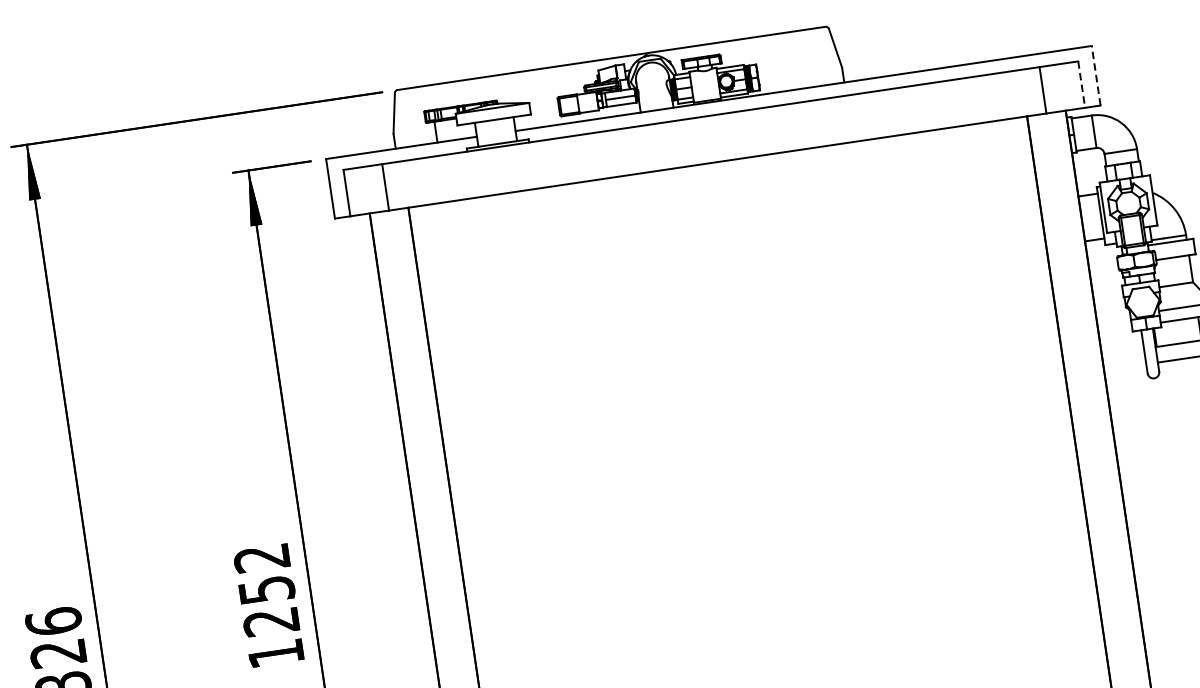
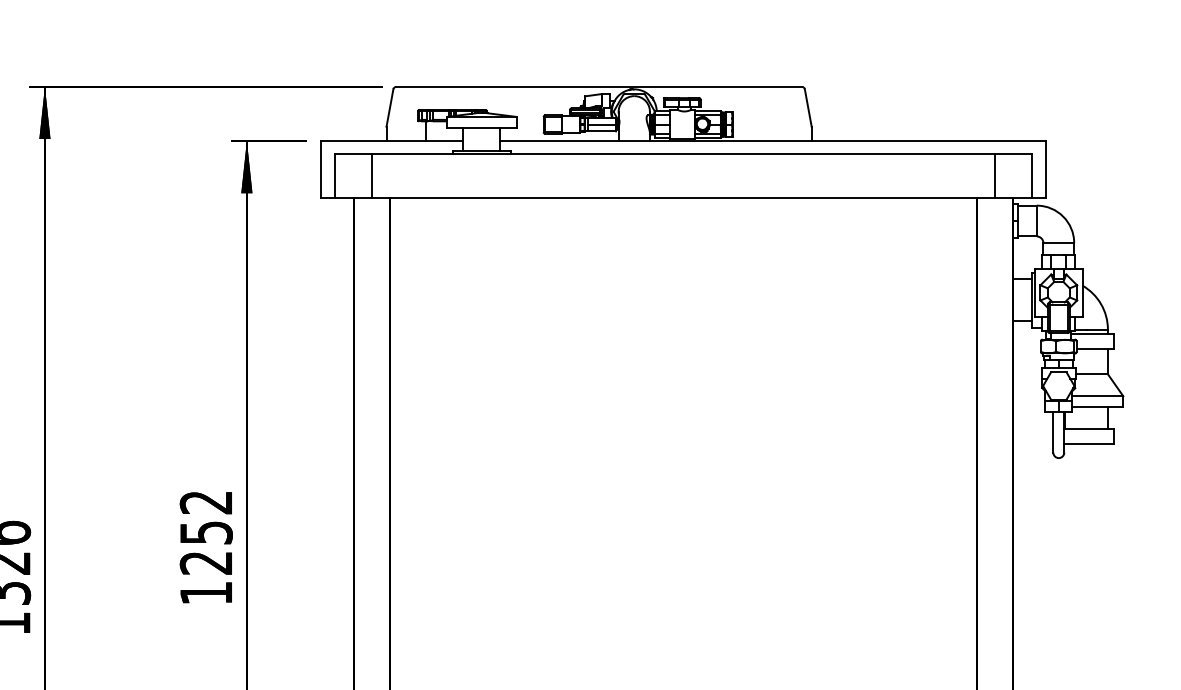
line: (1096, 74) -> (1046, 168), dashed -> solid
line: (1081, 84) -> (1031, 175), dashed -> solid

